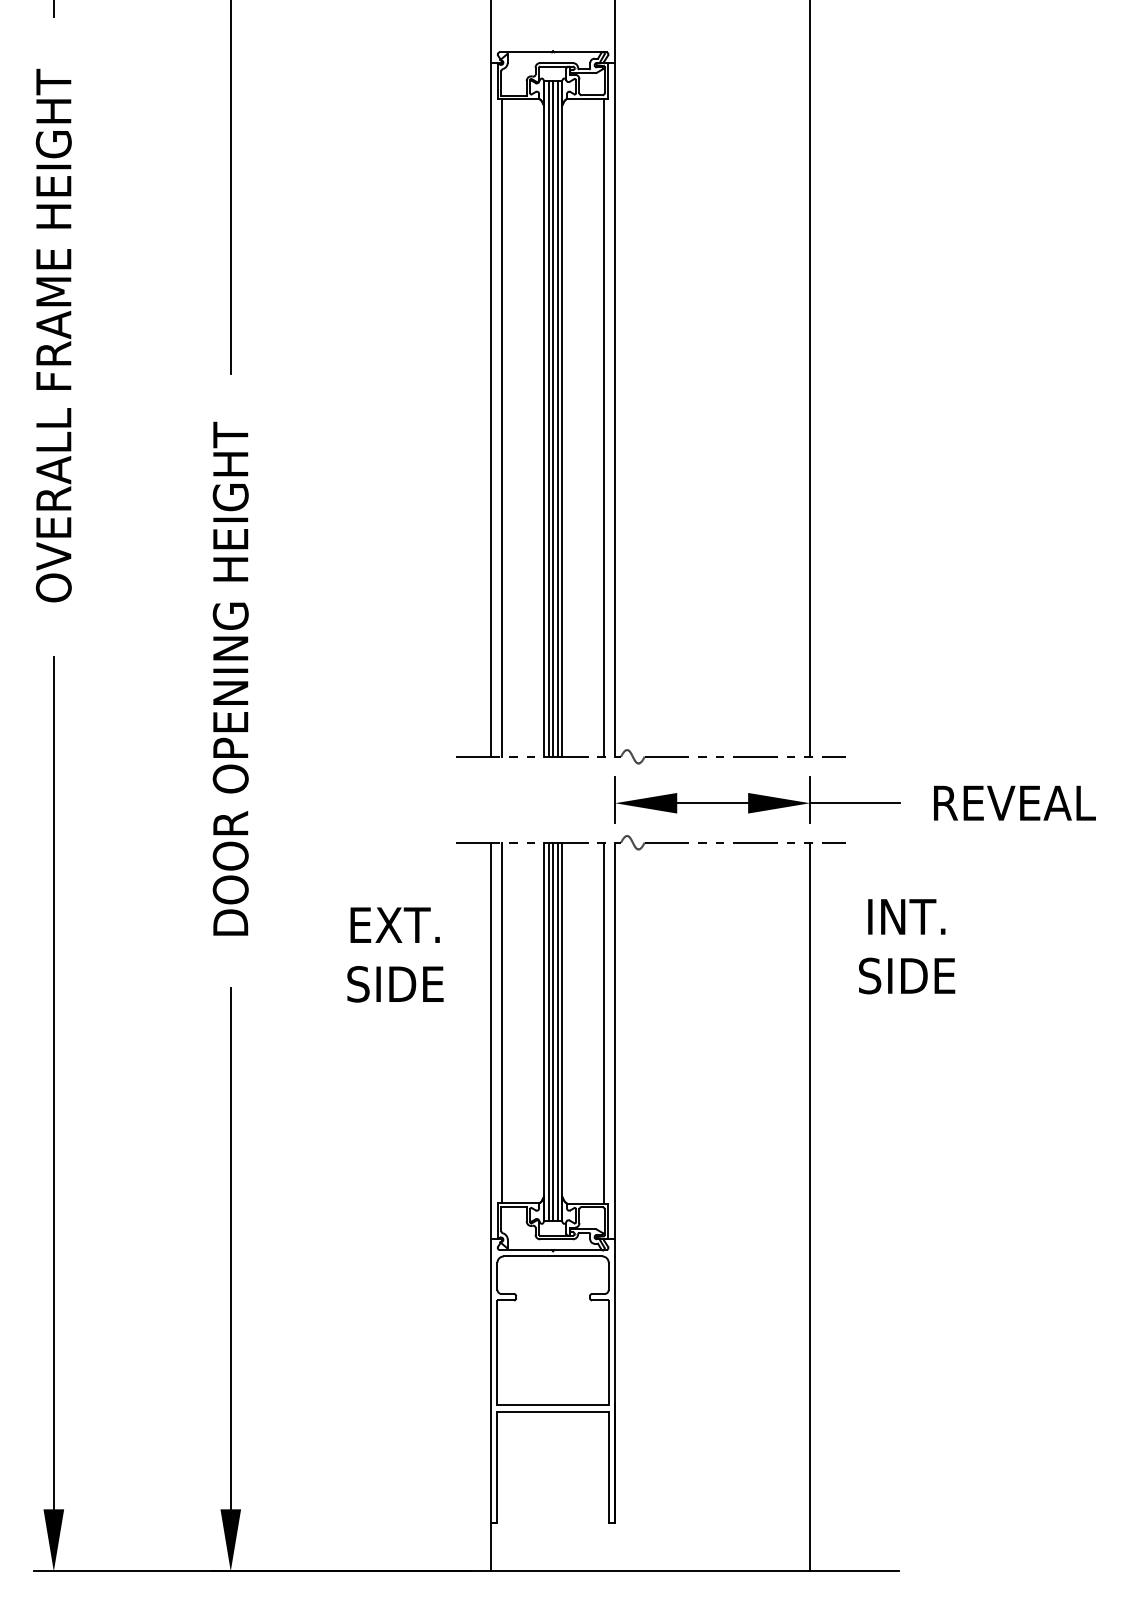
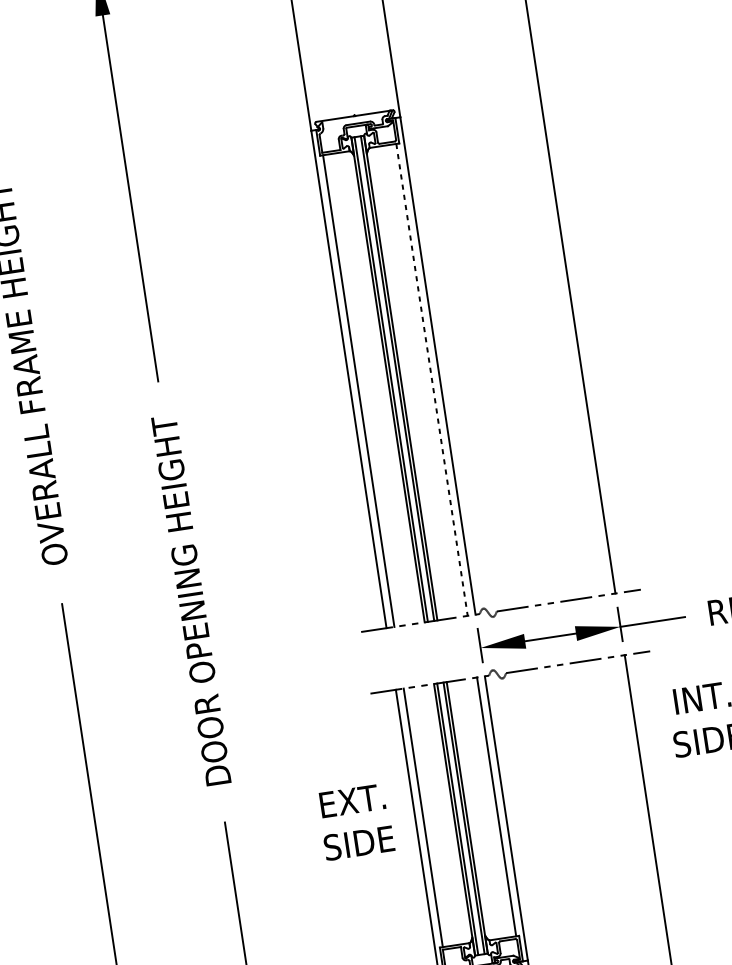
line: (553, 418) -> (394, 378), removed
line: (604, 427) -> (432, 379), solid -> dashed
text: (395, 954) -> (356, 821), moved
line: (553, 1031) -> (461, 818), removed

